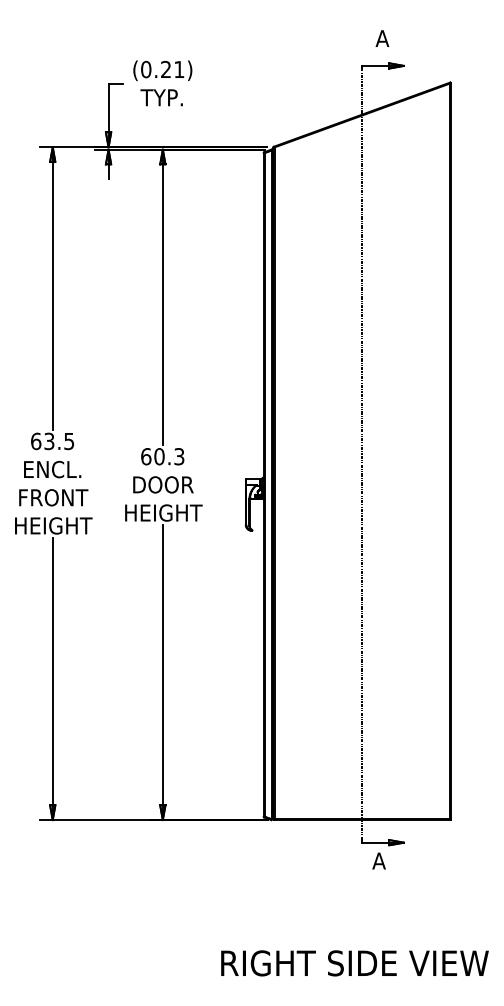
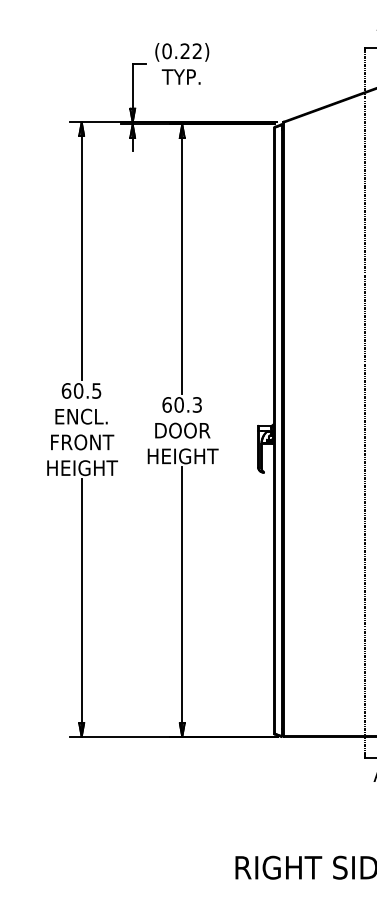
text: (179, 68) -> (197, 50), (0.21) -> (0.22)
text: (49, 441) -> (78, 391), 63.5 -> 60.5

